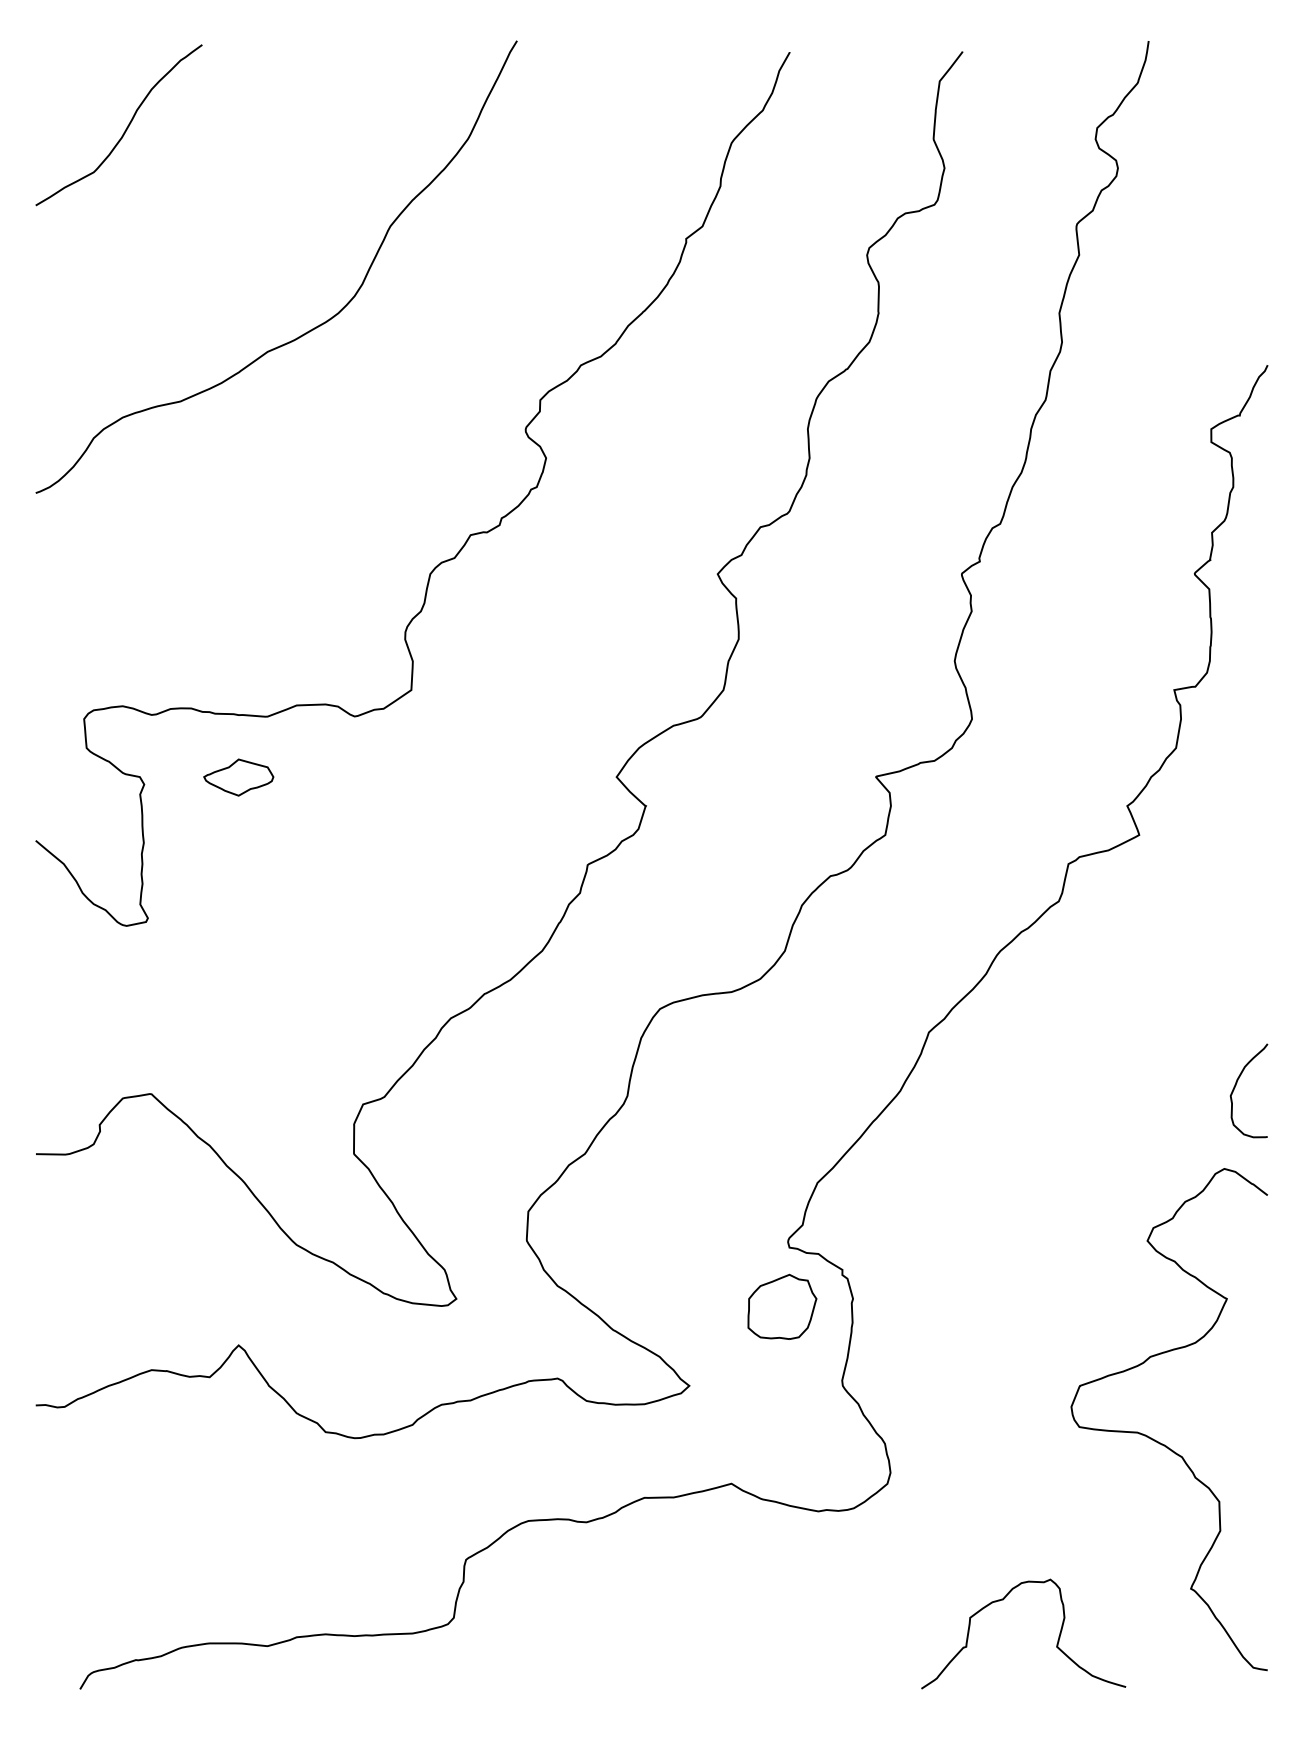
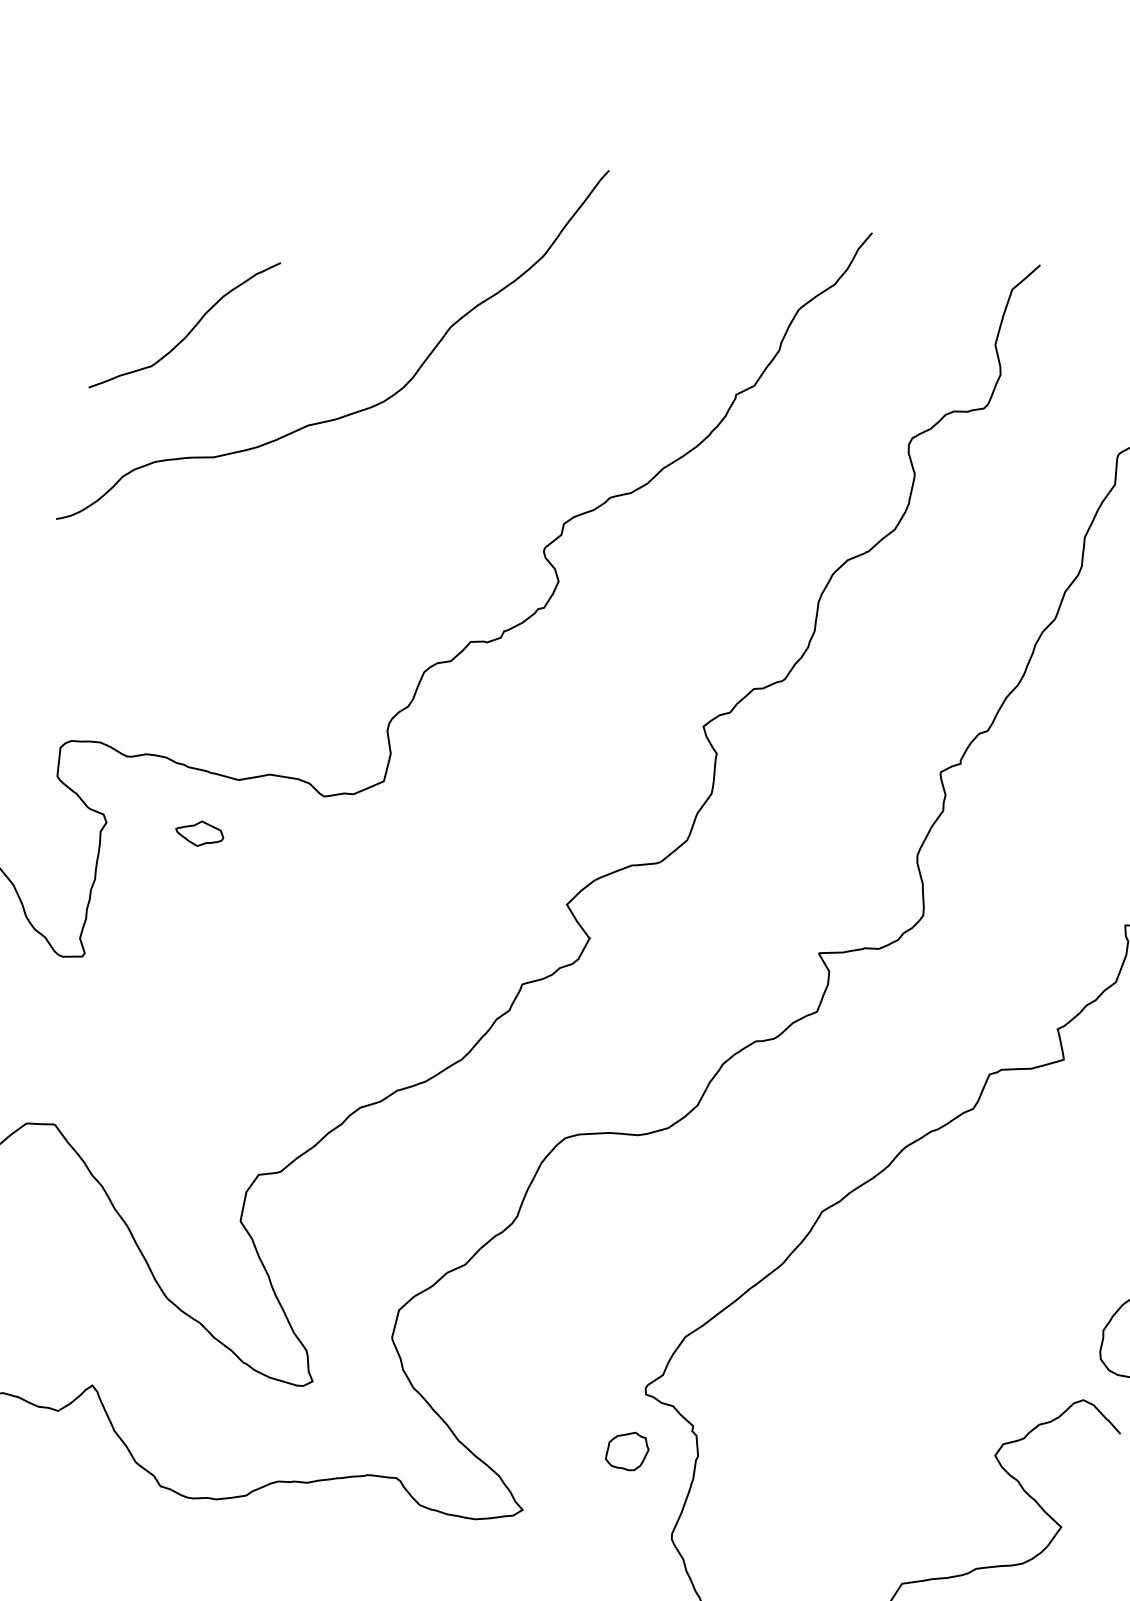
curve: (124, 130) -> (189, 331), moved
part: (238, 777) -> (199, 833), size x0.7
part: (782, 1306) -> (628, 1450), size x0.6

